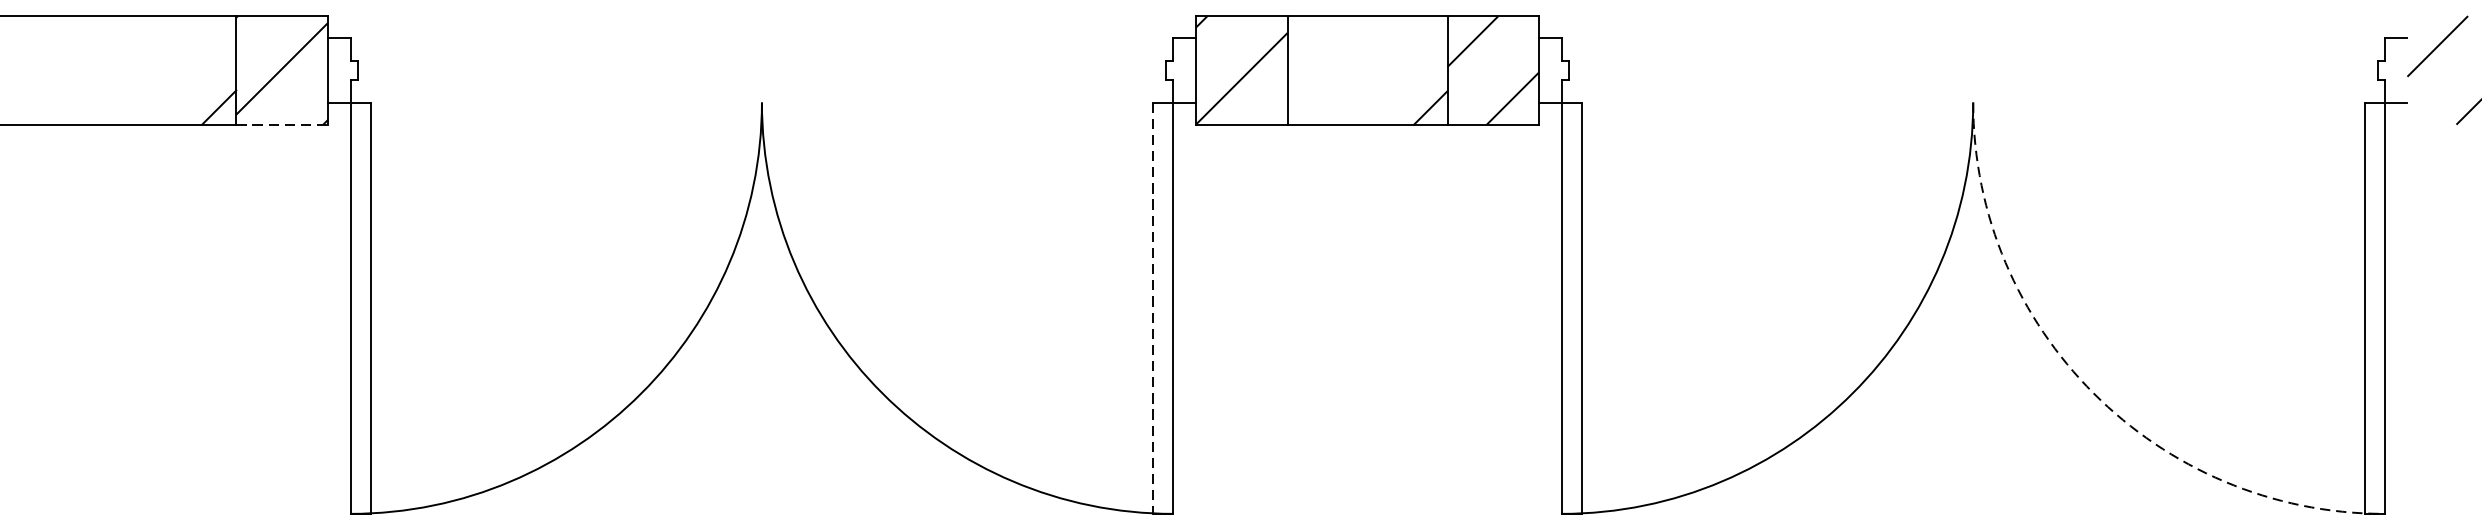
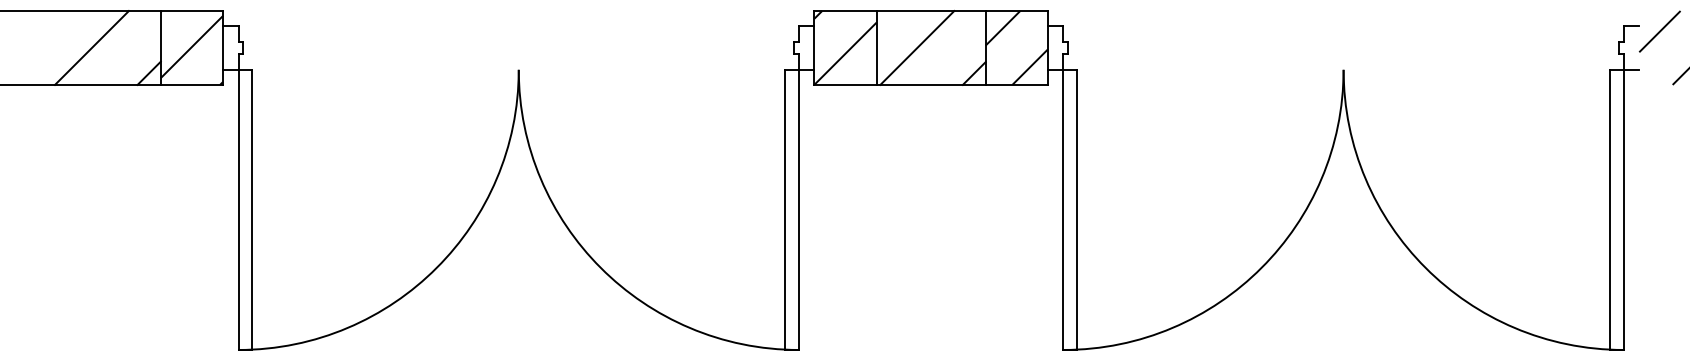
line: (134, 69) -> (91, 47), added
line: (1347, 69) -> (917, 47), added
line: (282, 124) -> (192, 84), dashed -> solid
line: (1153, 309) -> (785, 210), dashed -> solid
arc: (2093, 392) -> (1425, 267), dashed -> solid

